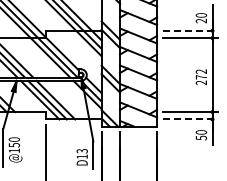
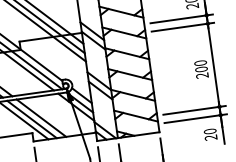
line: (190, 30) -> (181, 18), dashed -> solid
text: (201, 74) -> (201, 66), 272 -> 200
line: (190, 119) -> (195, 118), dashed -> solid
text: (201, 137) -> (211, 137), 50 -> 20

